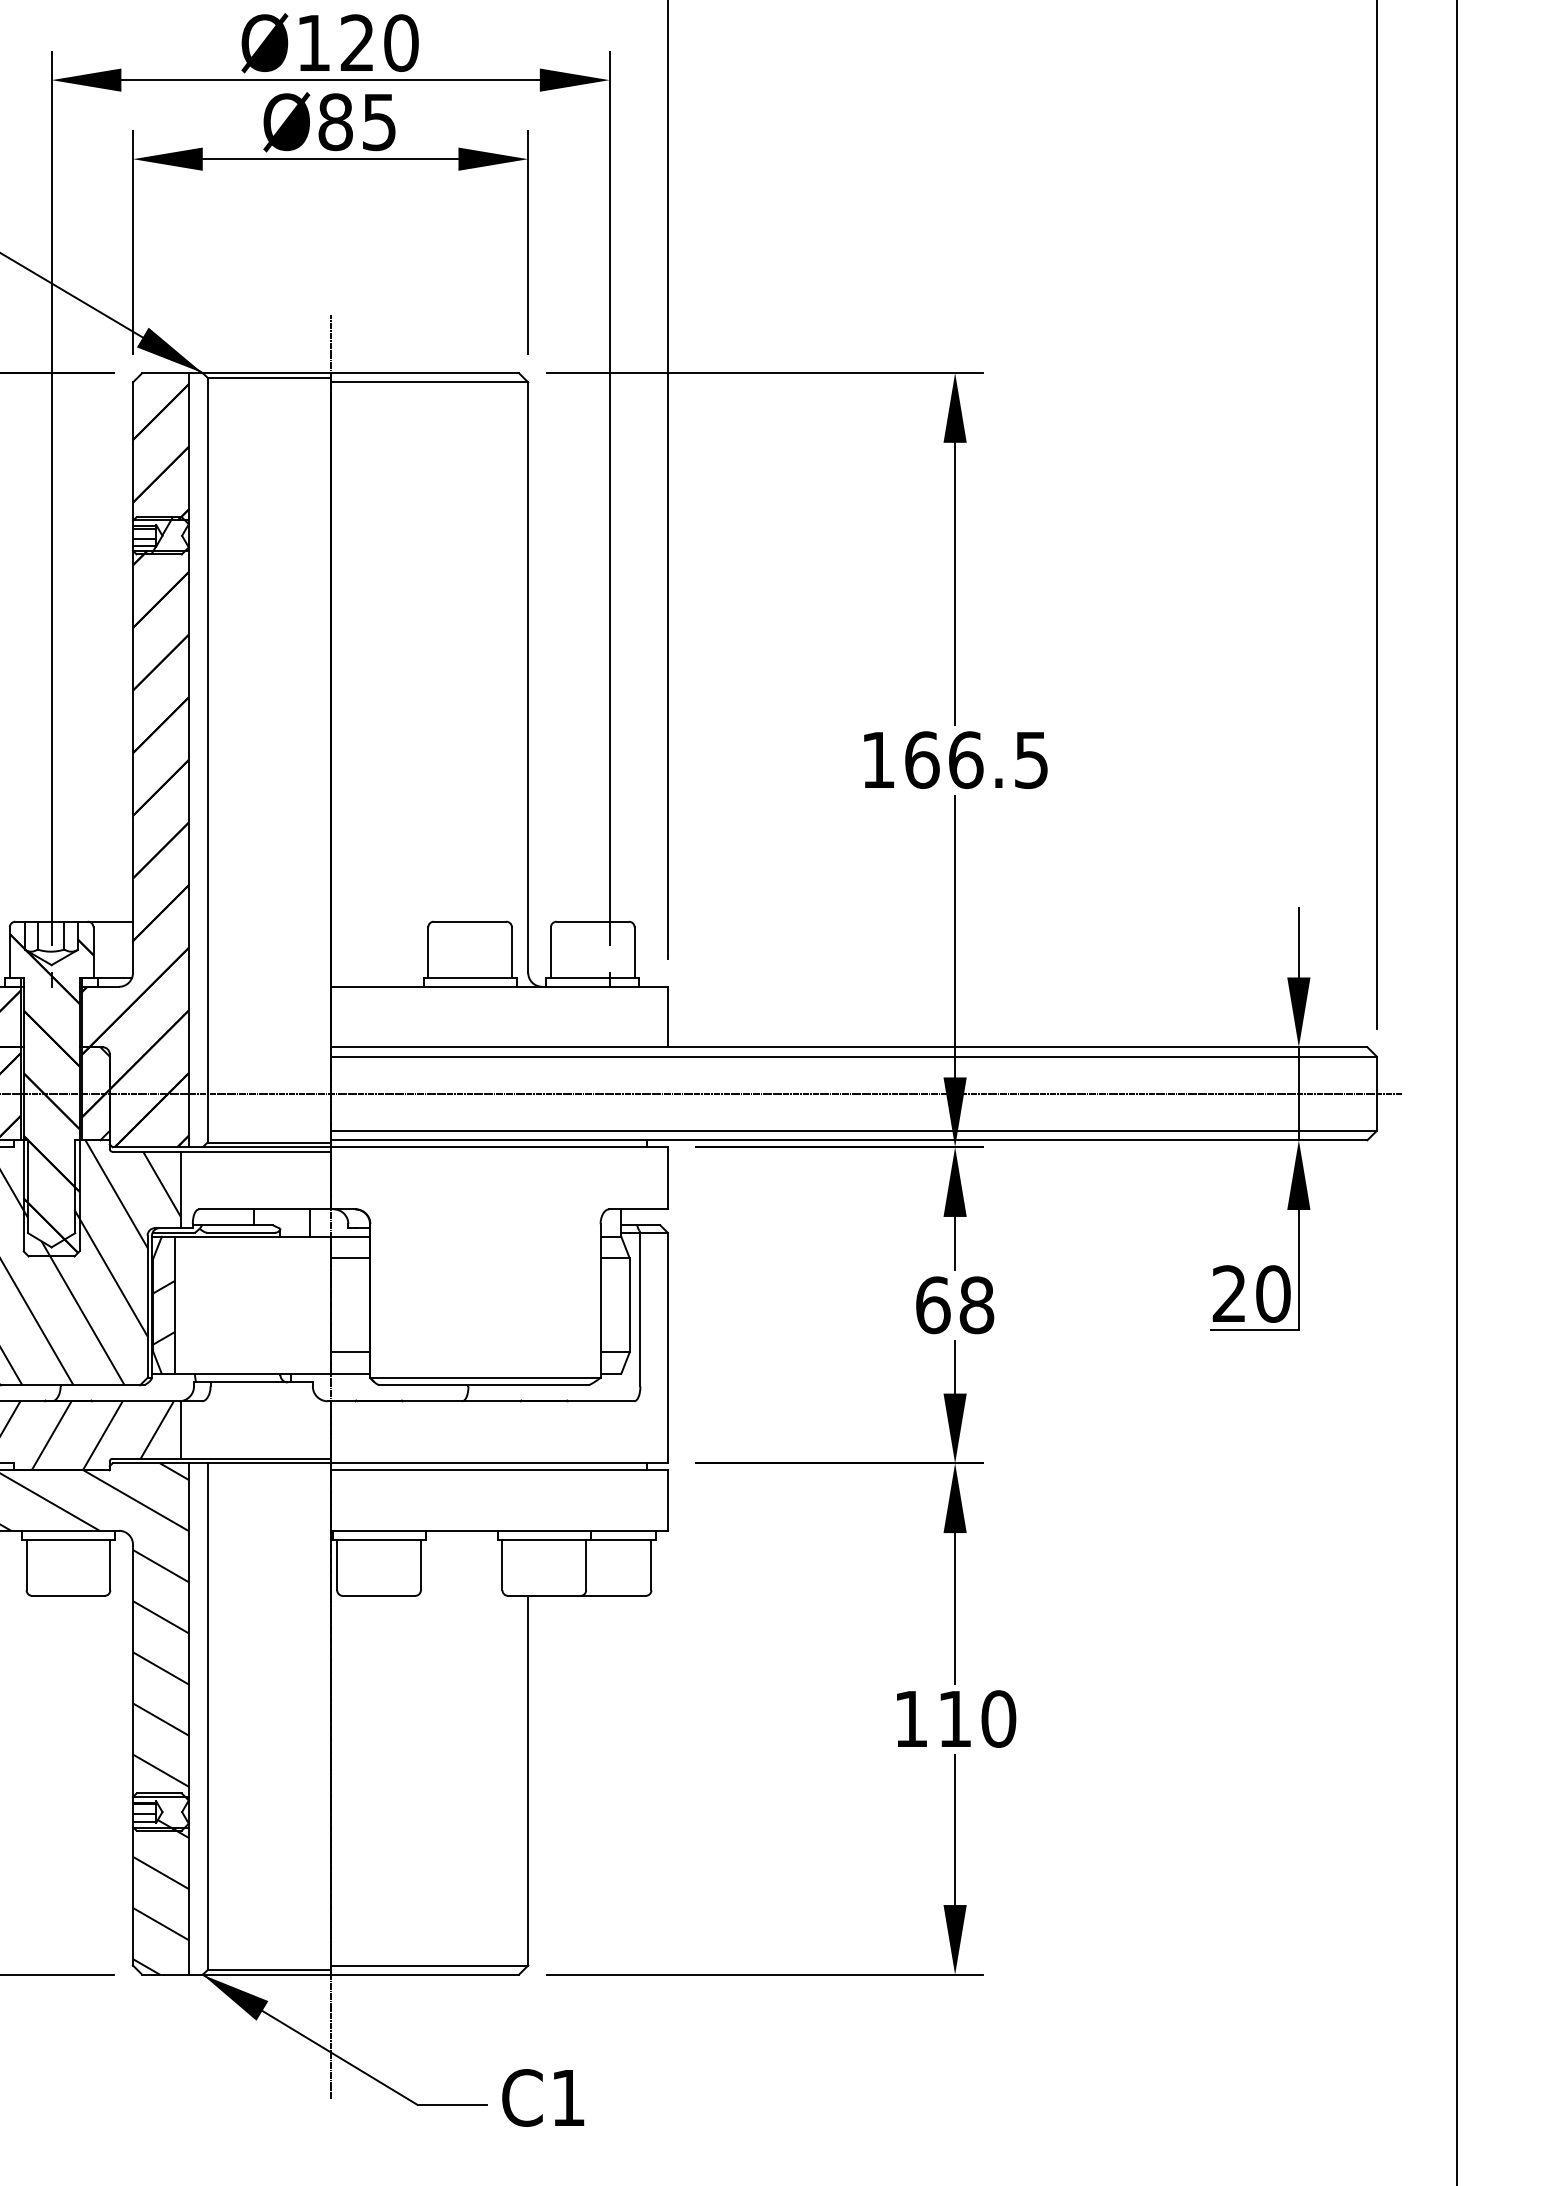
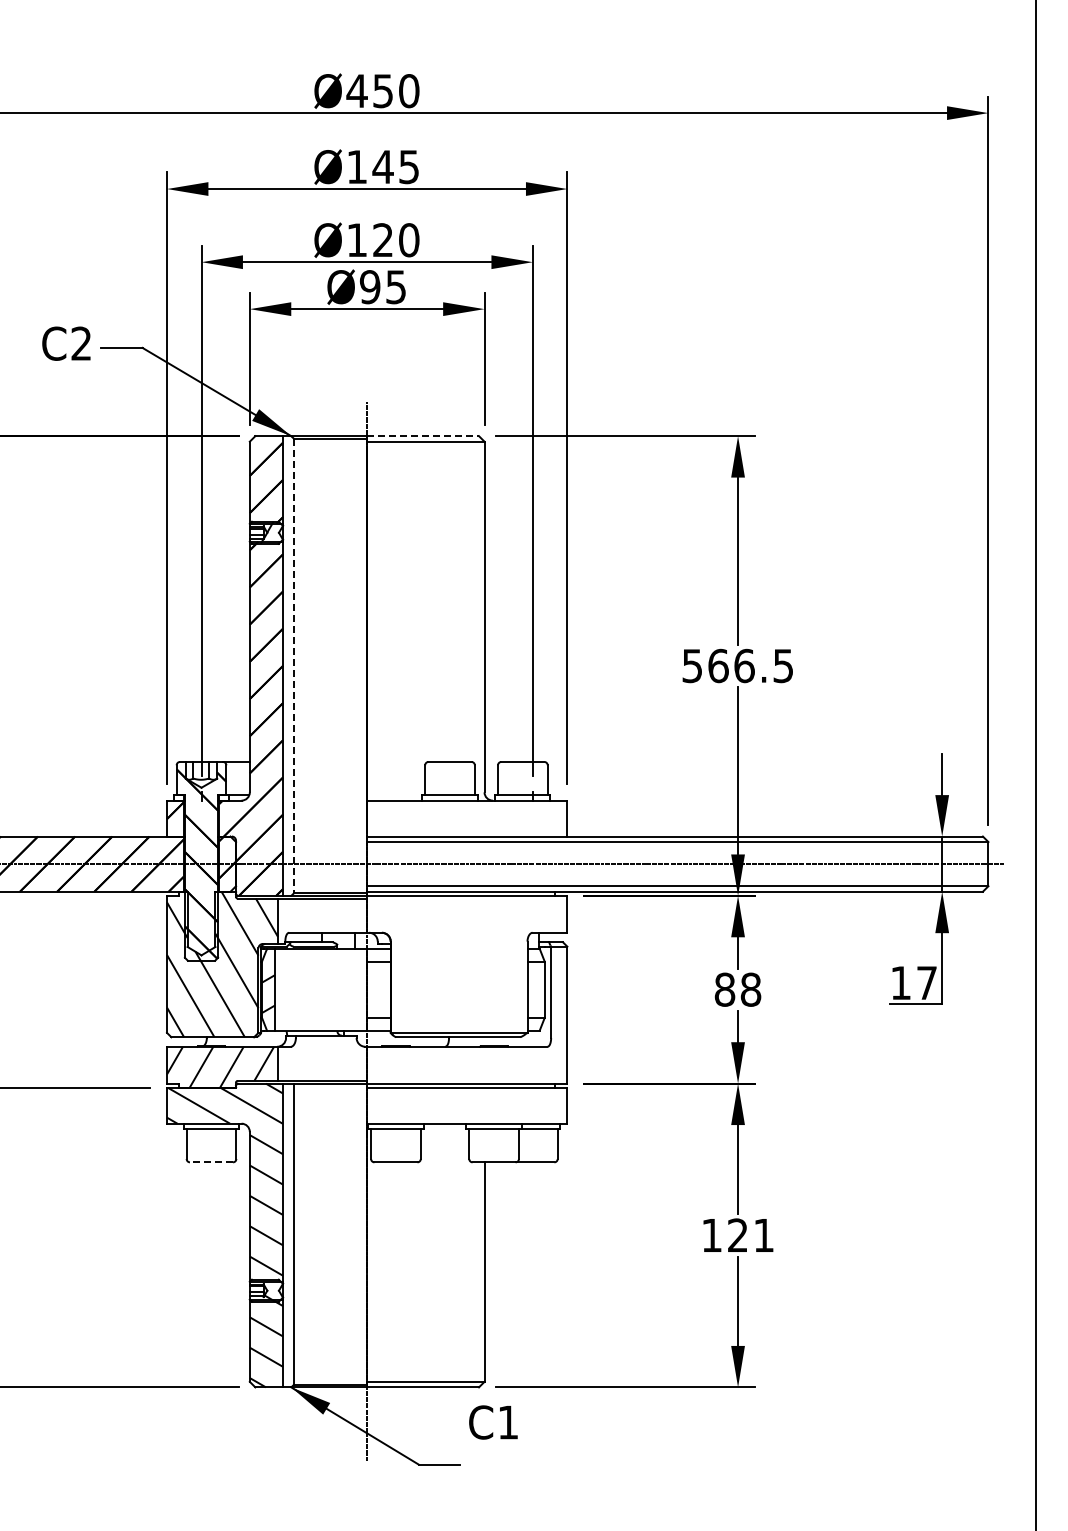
text: (334, 122) -> (369, 287), Ø85 -> Ø95
line: (425, 373) -> (423, 436), solid -> dashed
line: (208, 760) -> (294, 666), solid -> dashed
text: (876, 760) -> (691, 666), 166.5 -> 566.5
text: (1252, 1294) -> (914, 983), 20 -> 17
text: (932, 1304) -> (724, 989), 68 -> 88
line: (68, 1596) -> (211, 1162), solid -> dashed
text: (977, 1719) -> (751, 1235), 110 -> 121
text: (543, 2097) -> (493, 1422), moved

